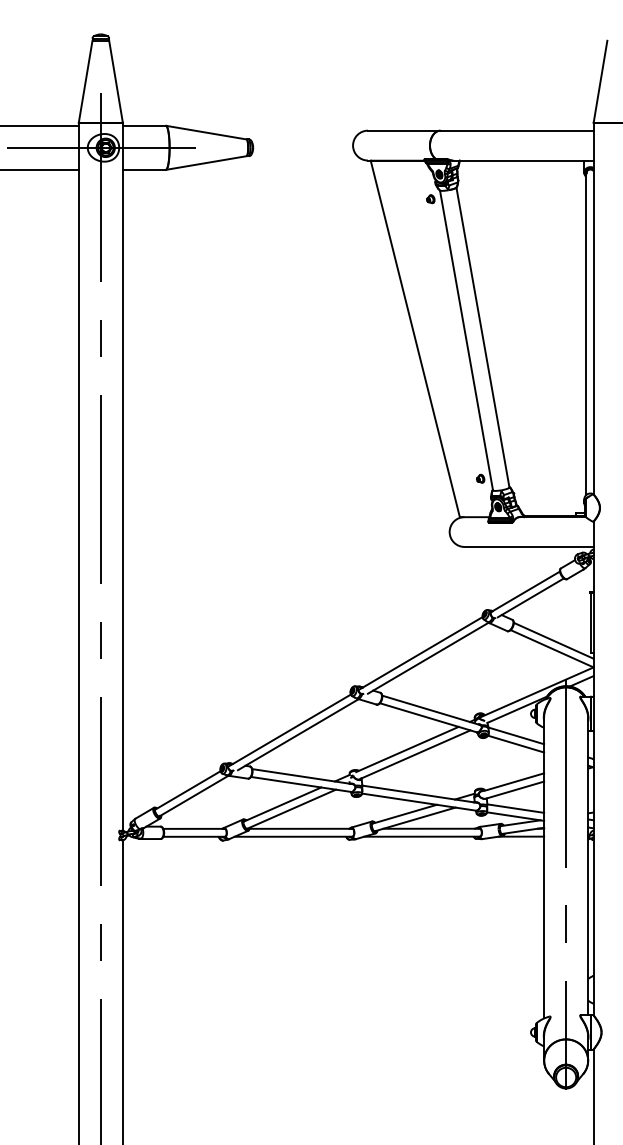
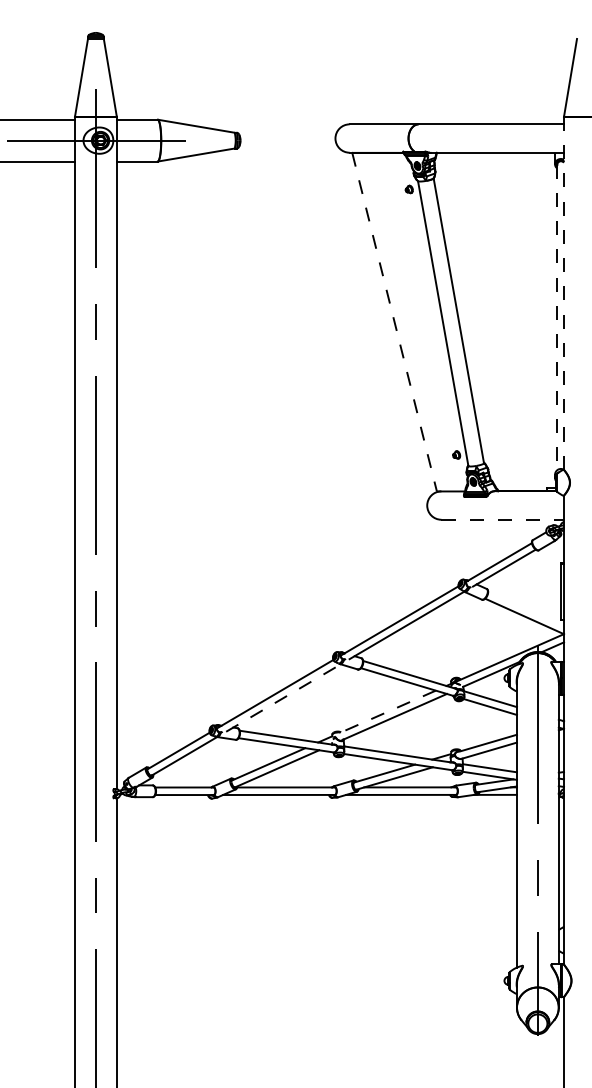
line: (593, 308) -> (563, 293), solid -> dashed
line: (586, 334) -> (557, 317), solid -> dashed
line: (415, 338) -> (394, 321), solid -> dashed
line: (529, 546) -> (503, 519), solid -> dashed
line: (553, 640) -> (525, 608), removed
line: (298, 734) -> (283, 697), solid -> dashed
line: (407, 749) -> (387, 712), solid -> dashed

